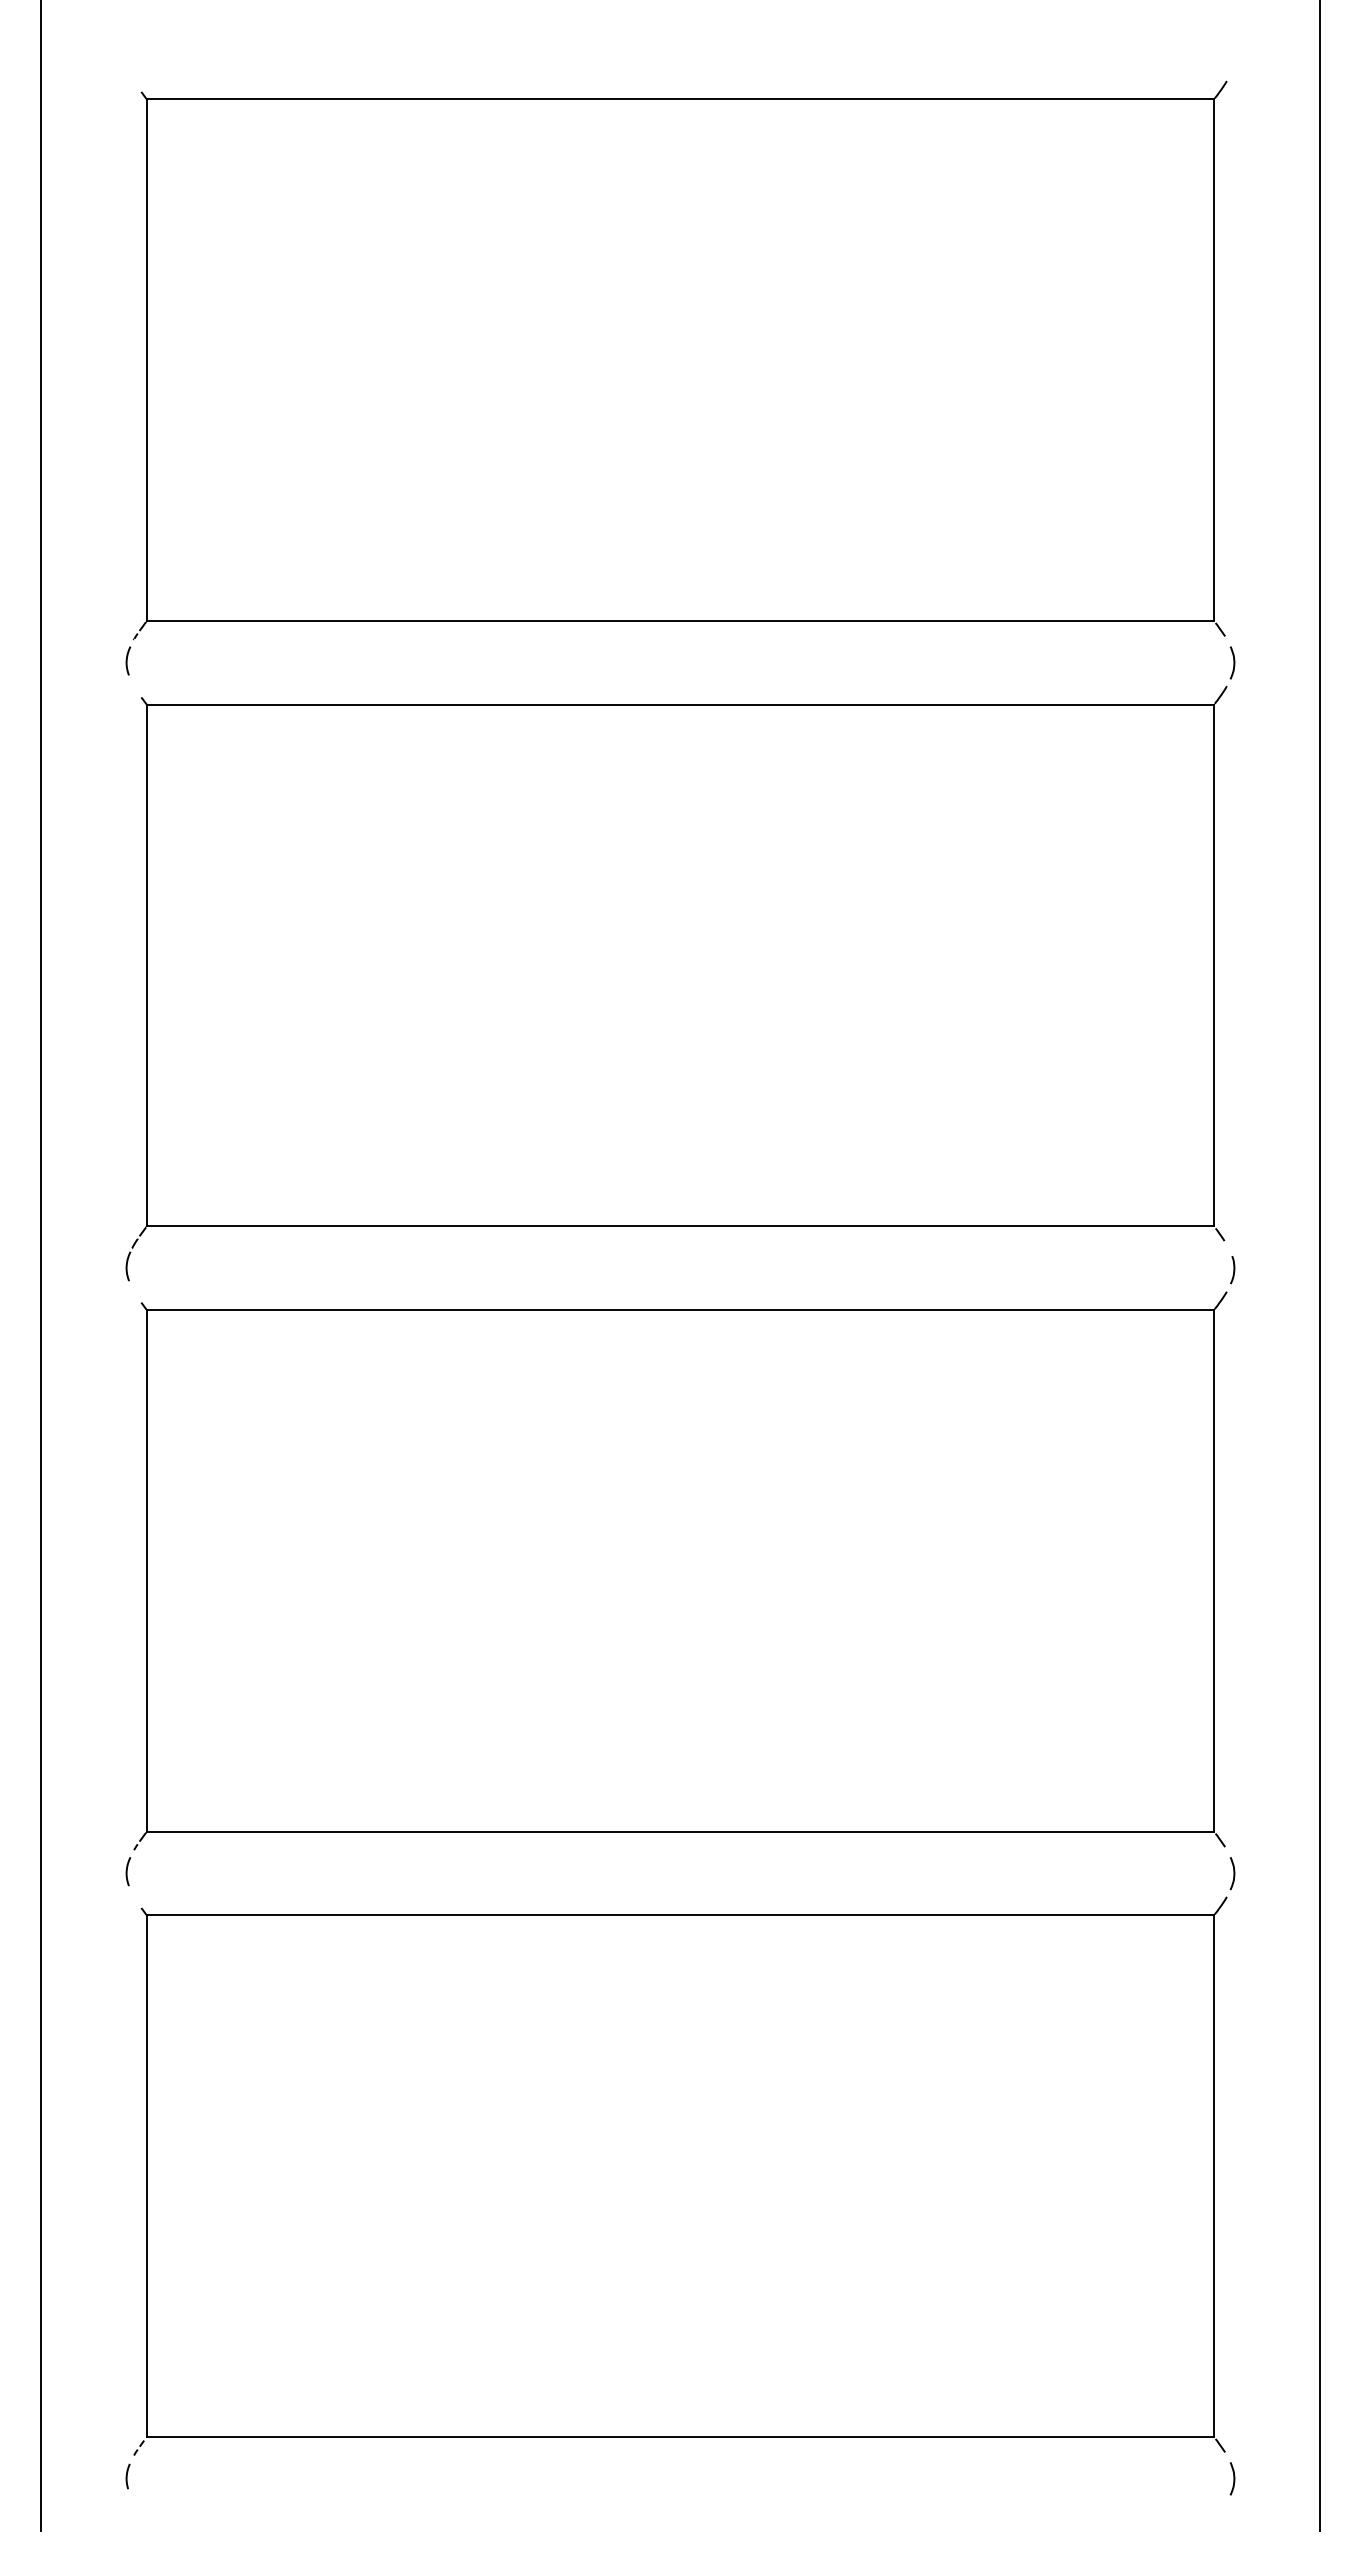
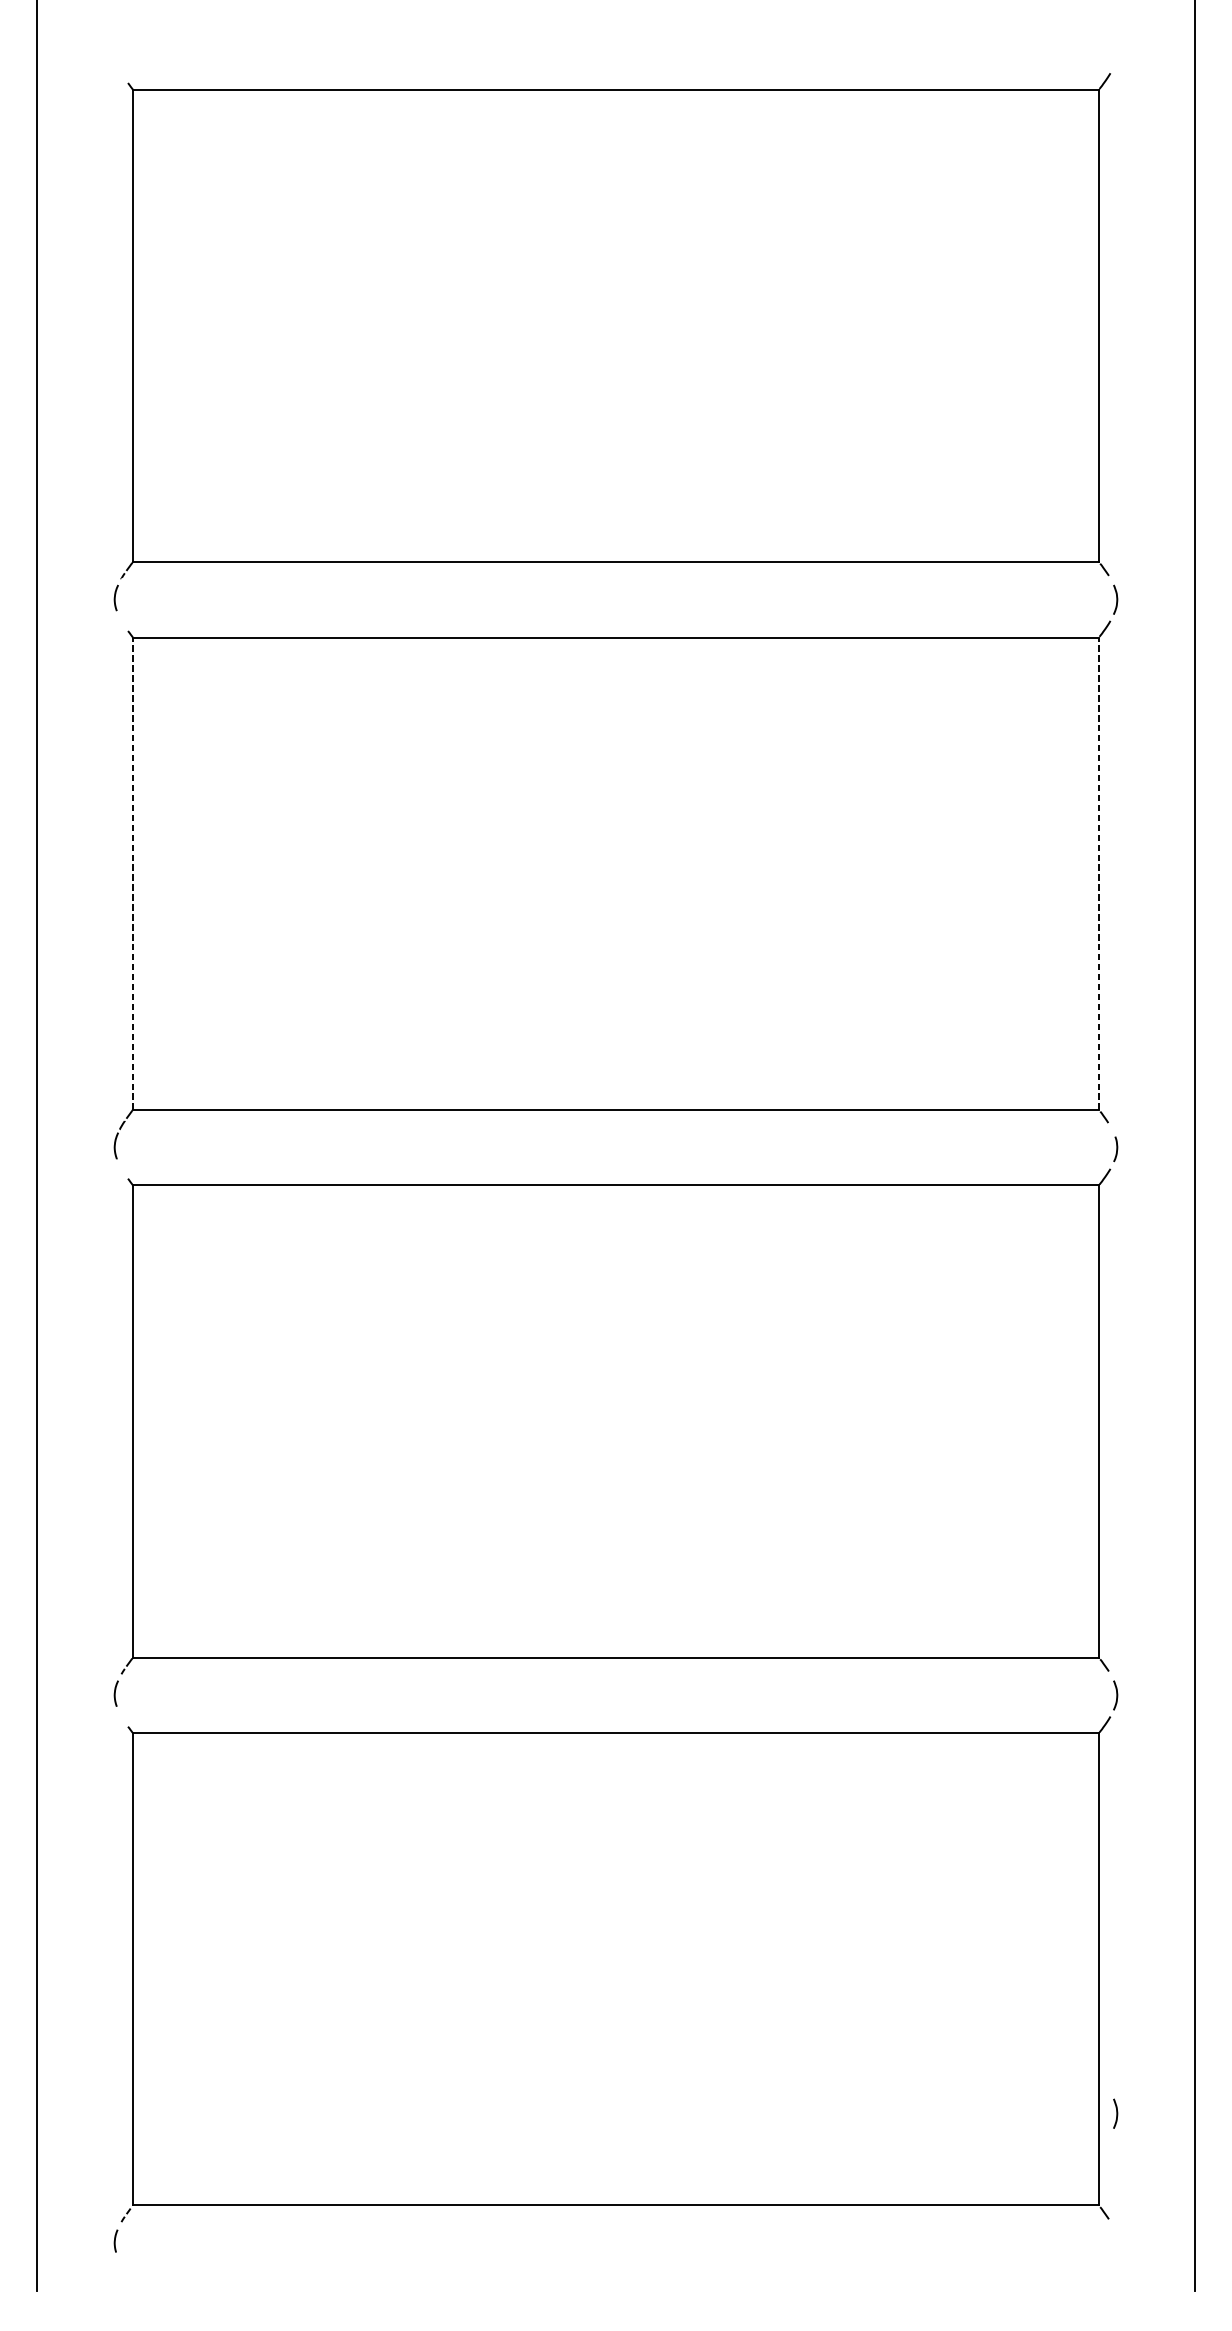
line: (147, 965) -> (133, 873), solid -> dashed
line: (1213, 965) -> (1098, 873), solid -> dashed
curve: (1233, 2478) -> (1116, 2113), moved

